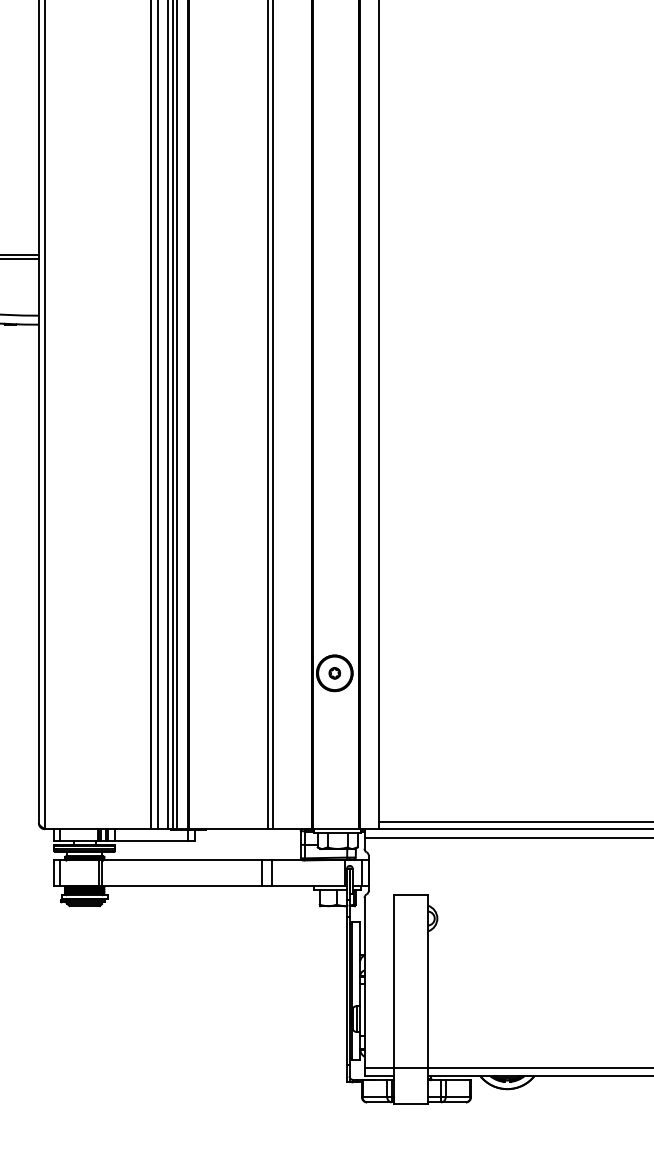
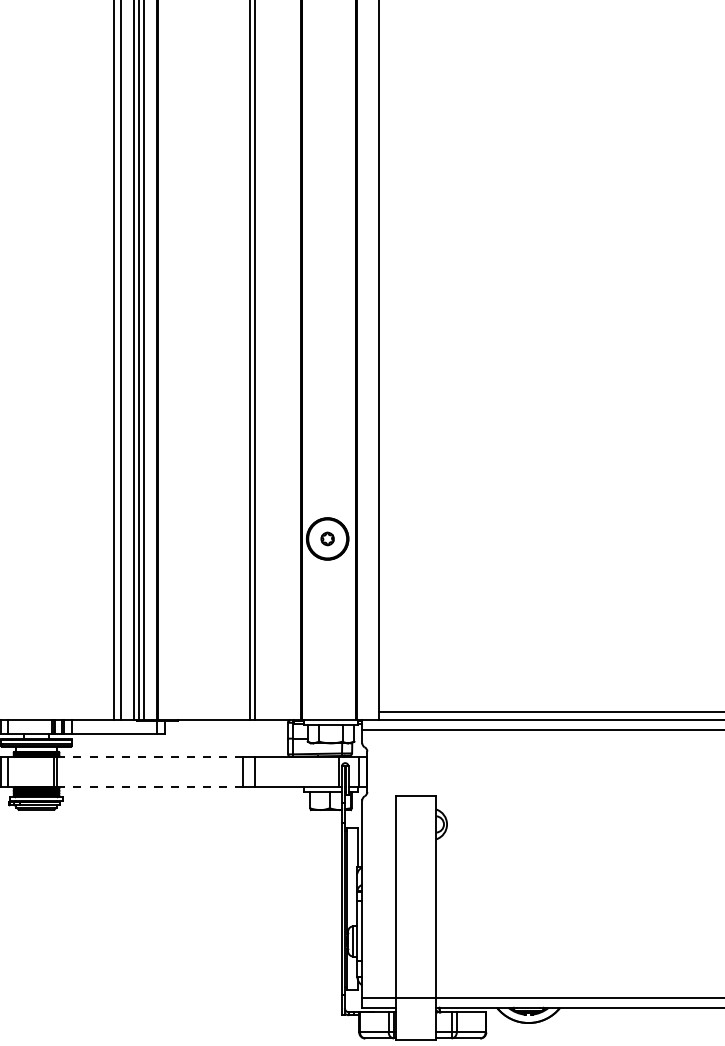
line: (182, 860) -> (150, 756), solid -> dashed
line: (182, 886) -> (150, 787), solid -> dashed

